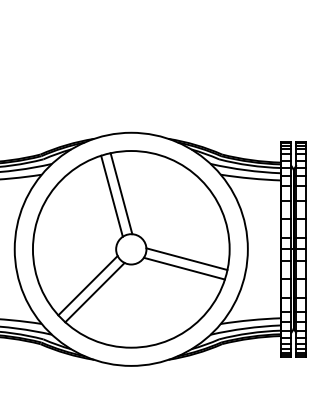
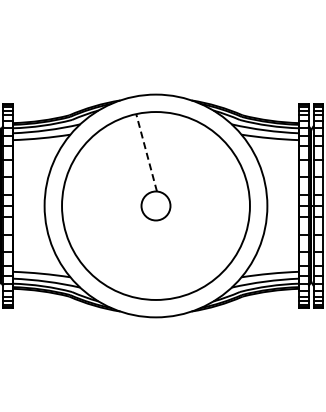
line: (121, 193) -> (146, 152), solid -> dashed
line: (111, 195) -> (137, 154), removed
line: (186, 259) -> (208, 215), removed
line: (184, 268) -> (206, 224), removed
line: (87, 285) -> (114, 240), removed
line: (94, 292) -> (120, 247), removed

